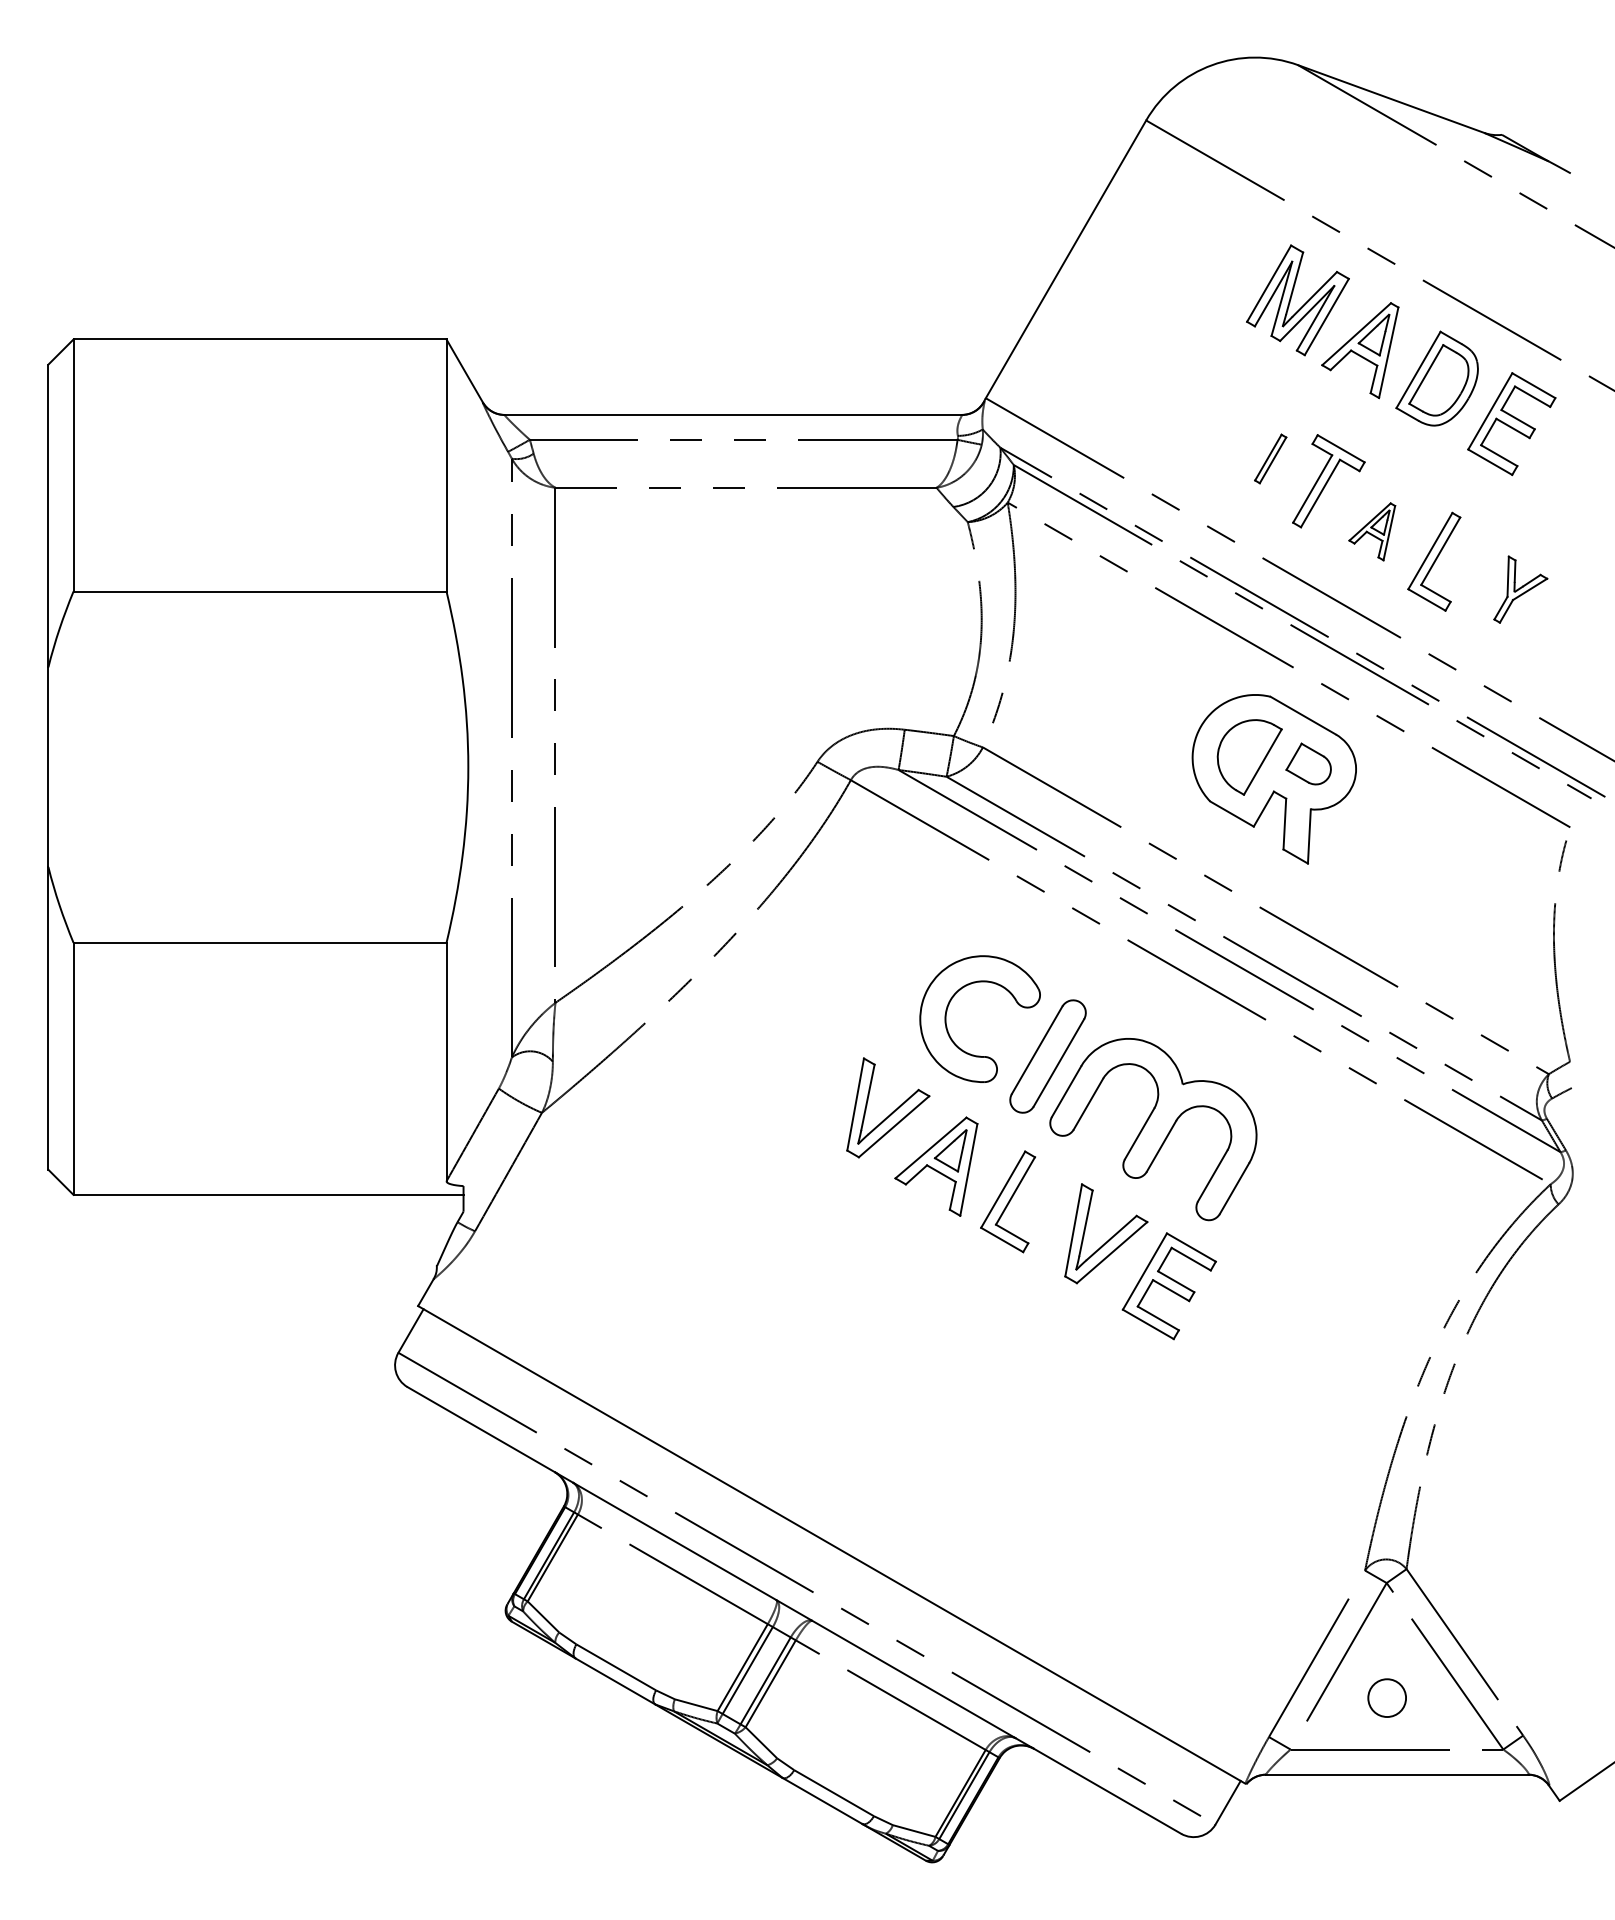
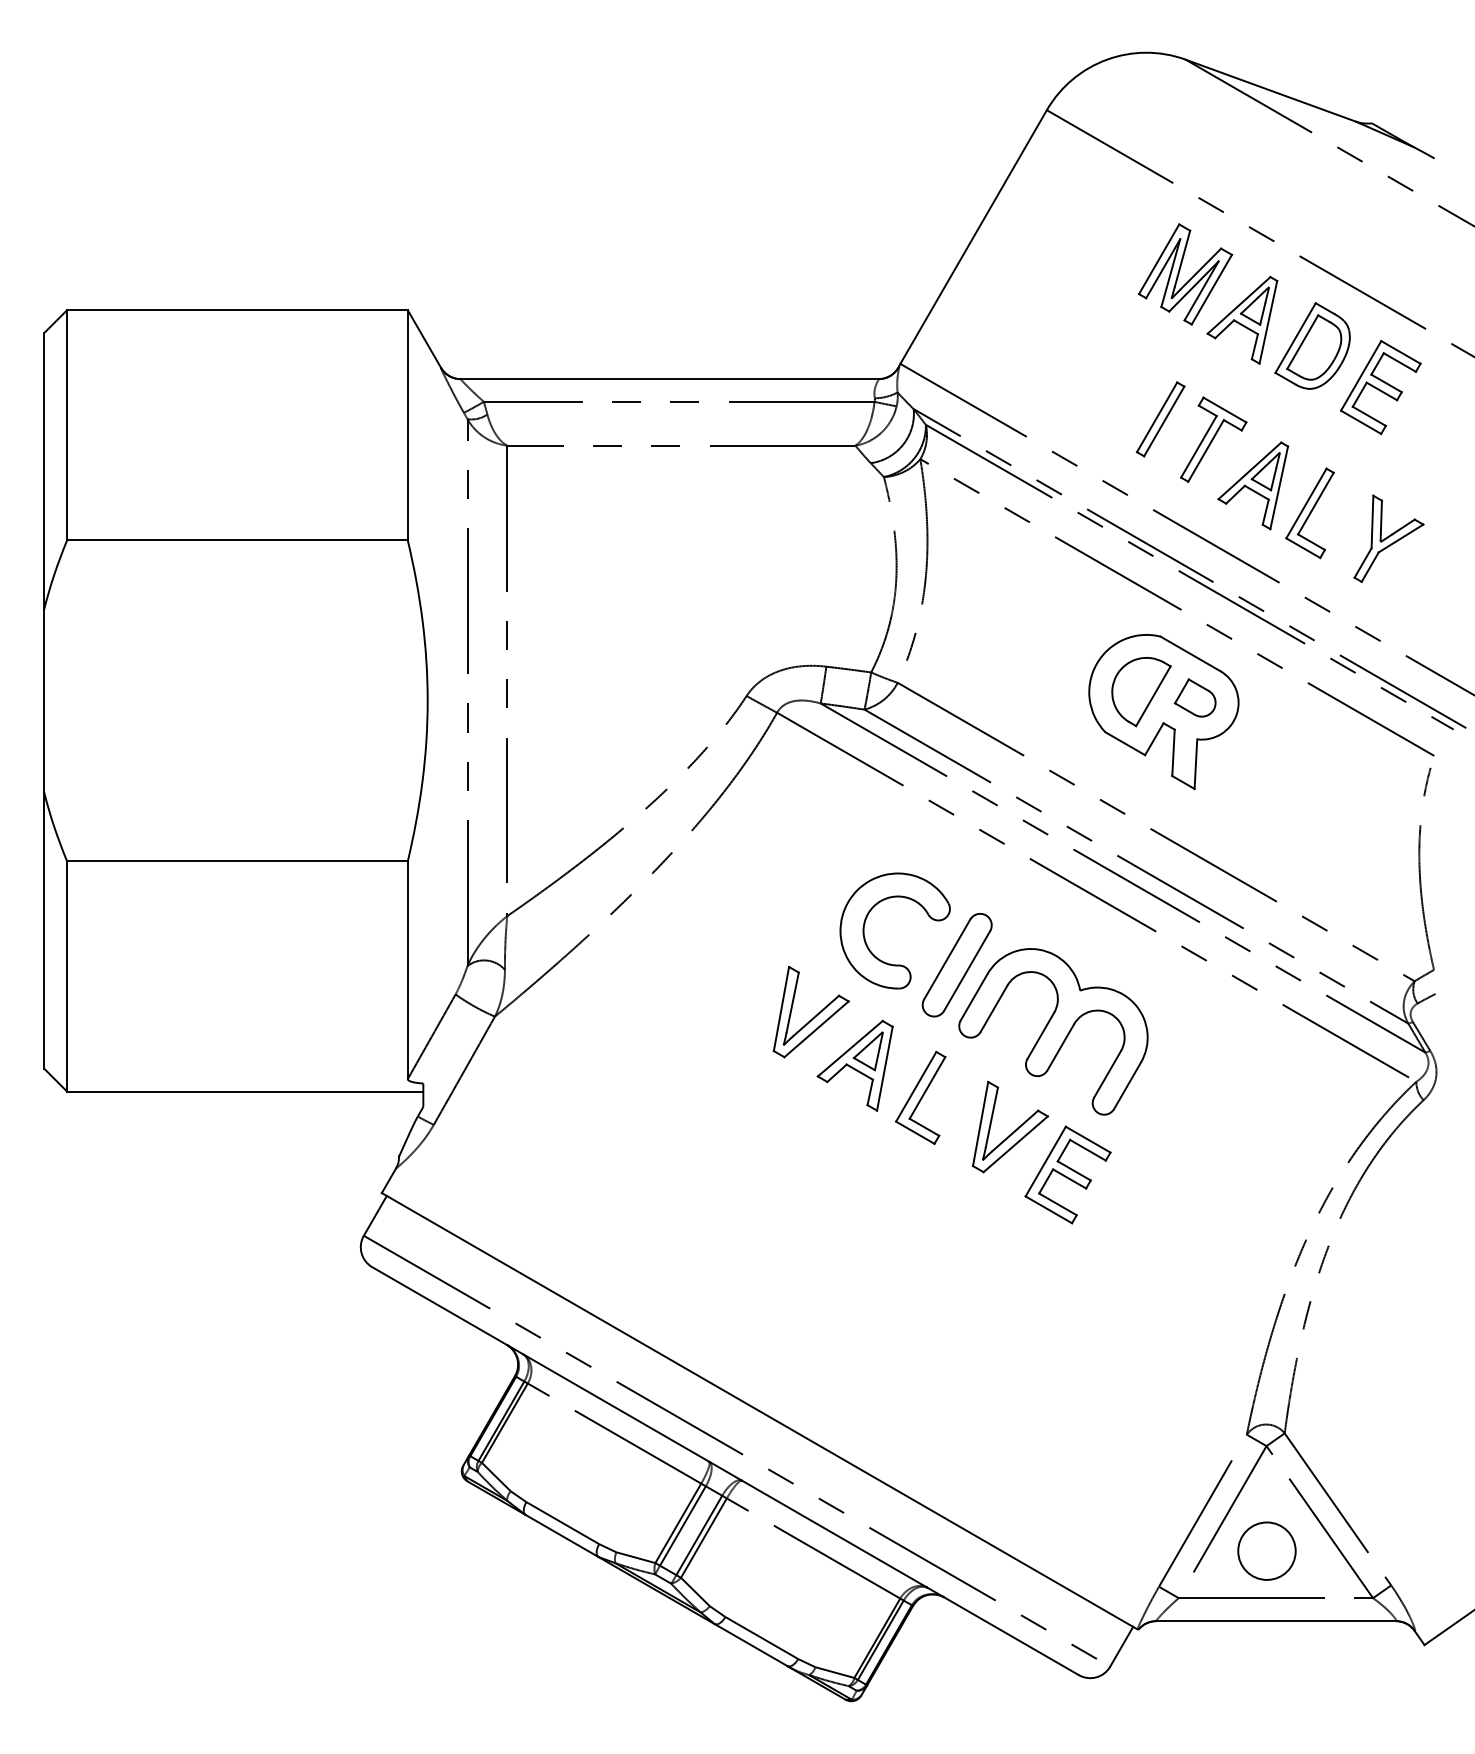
part: (1270, 458) -> (1160, 418), size x1.67
part: (1372, 531) -> (1253, 485), size x1.67
part: (1520, 589) -> (1388, 538), size x1.43
circle: (1386, 1697) -> (1266, 1550), size x1.67

